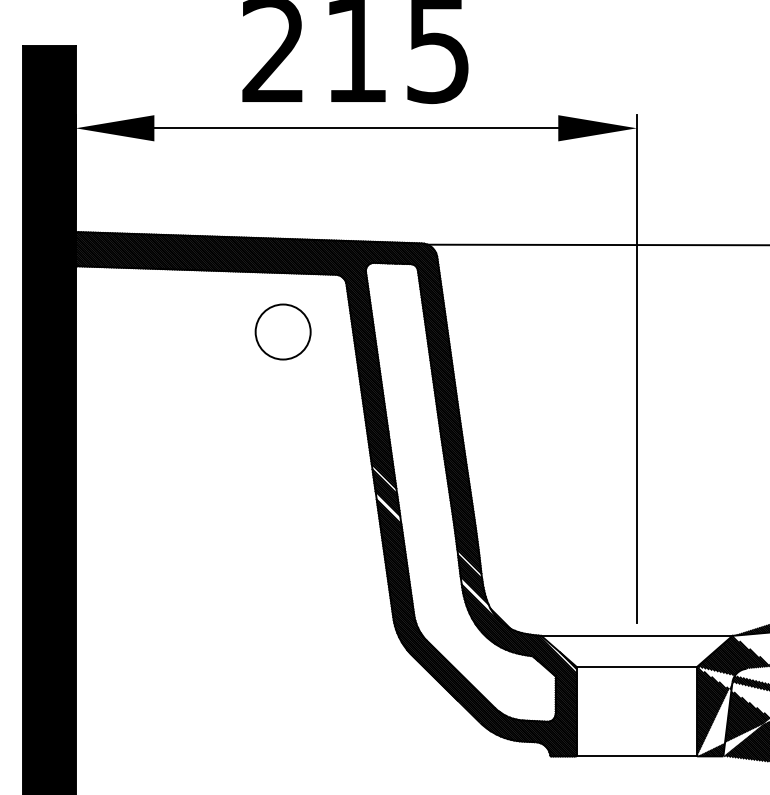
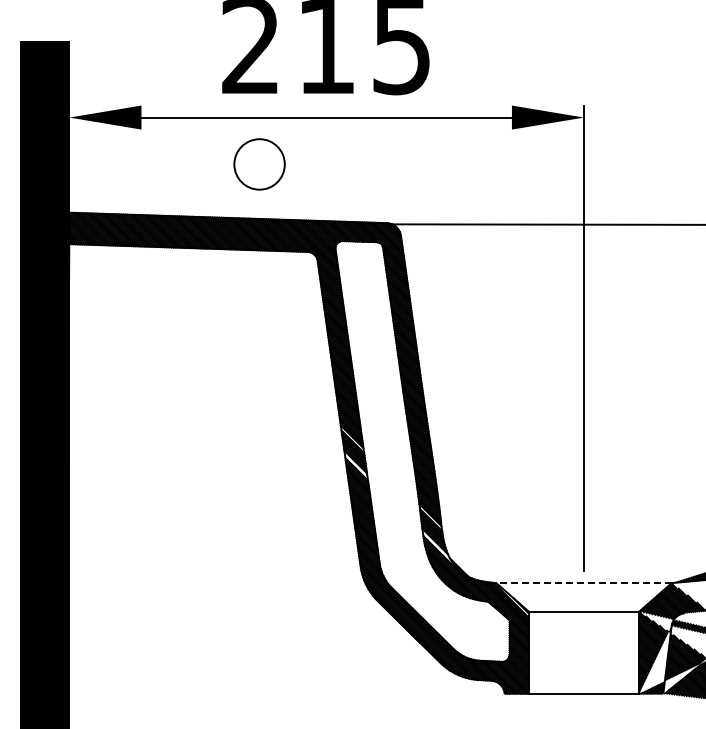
circle: (283, 332) -> (259, 164), moved
line: (637, 636) -> (584, 583), solid -> dashed

